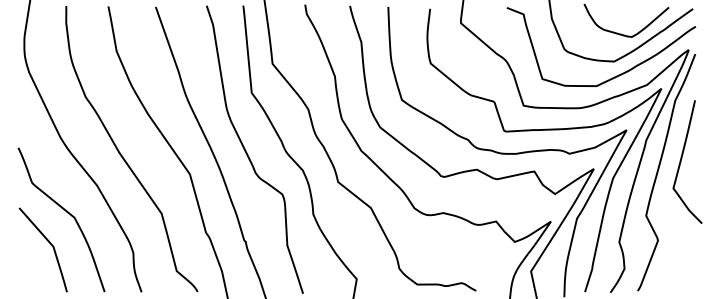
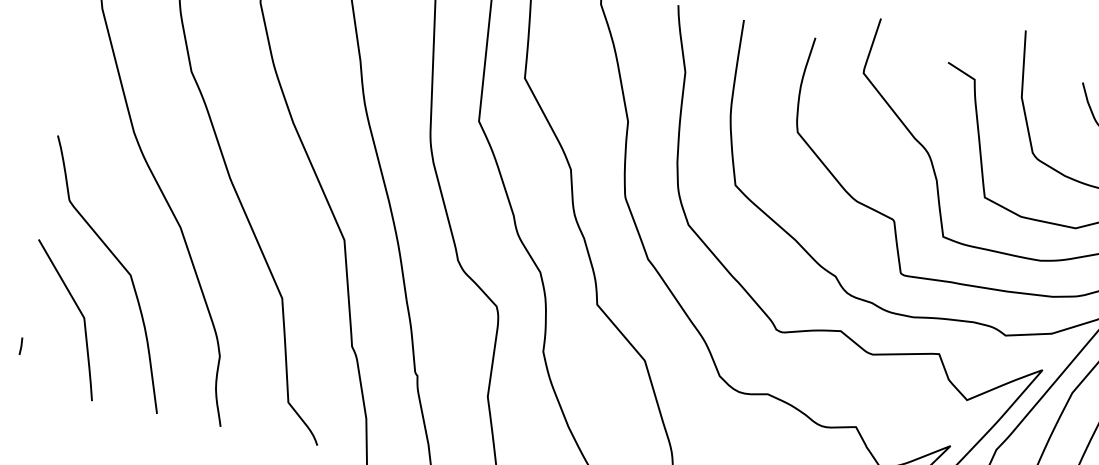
line: (21, 269) -> (21, 346), added

